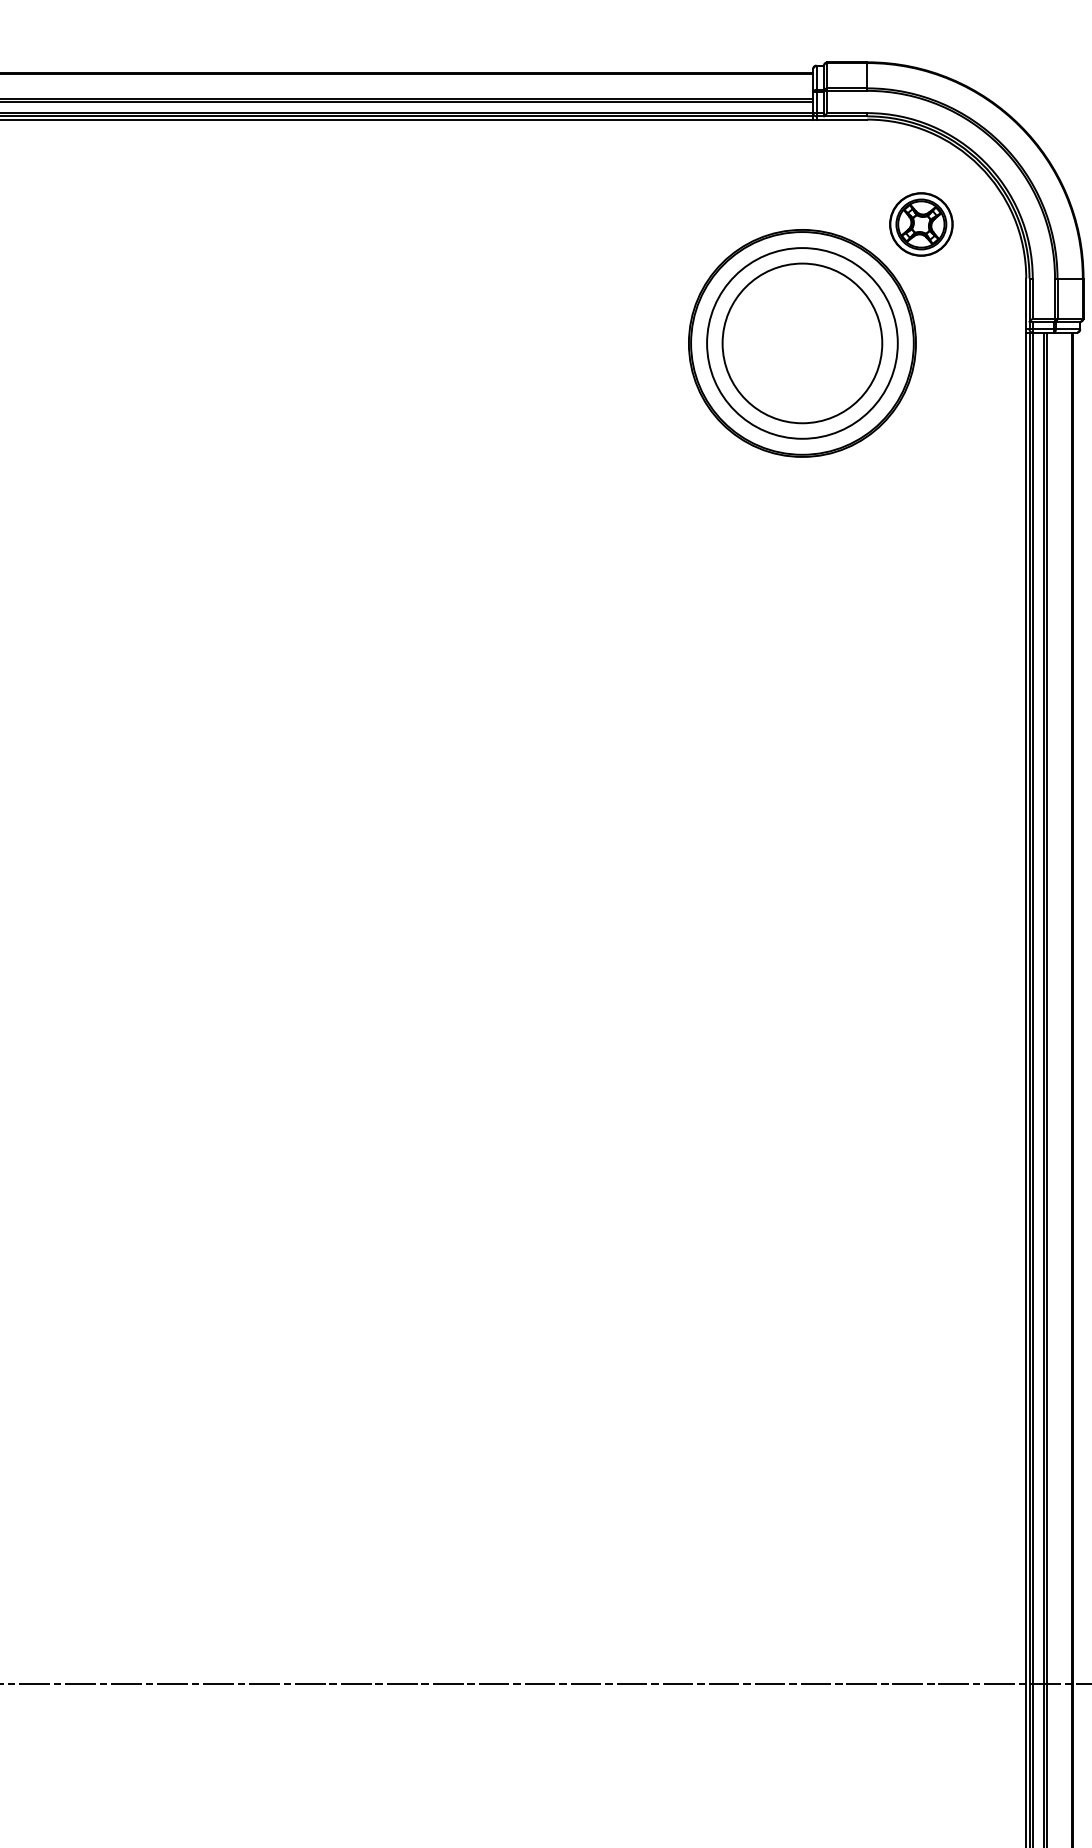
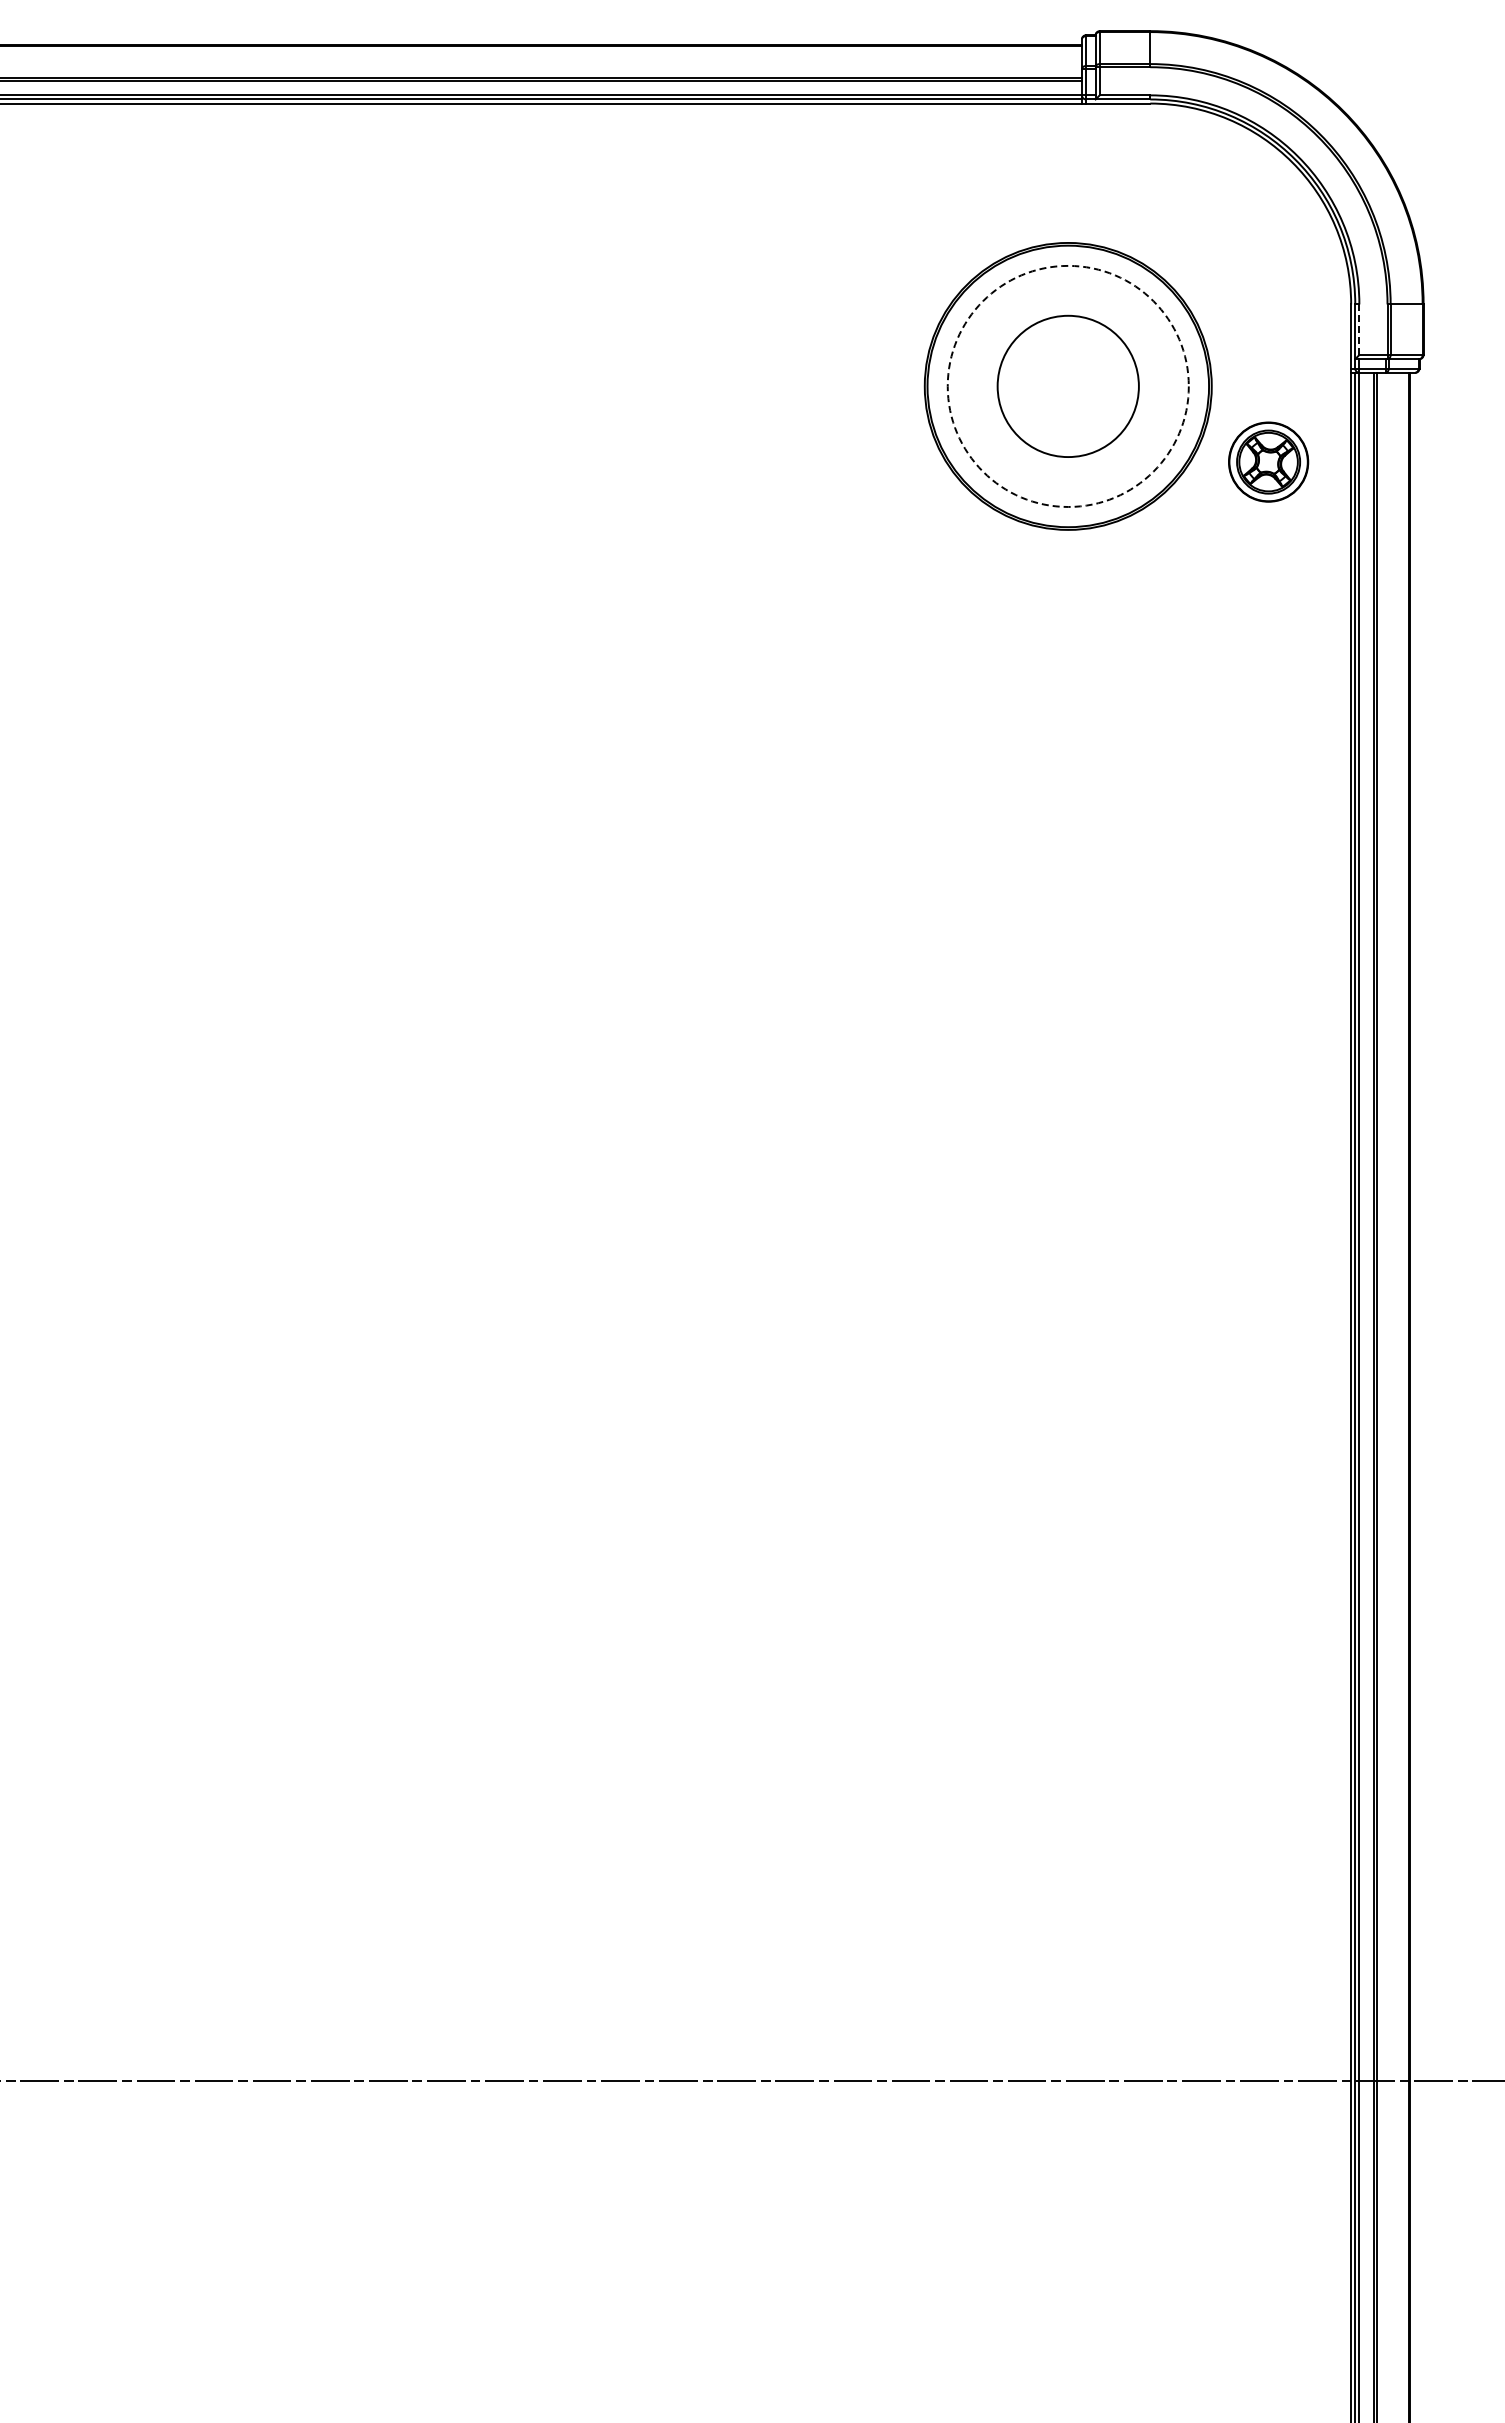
part: (921, 224) -> (1268, 461), moved
line: (1032, 298) -> (1359, 329), solid -> dashed
circle: (801, 342) -> (1067, 385), solid -> dashed
circle: (802, 343) -> (1068, 386), size x0.7

